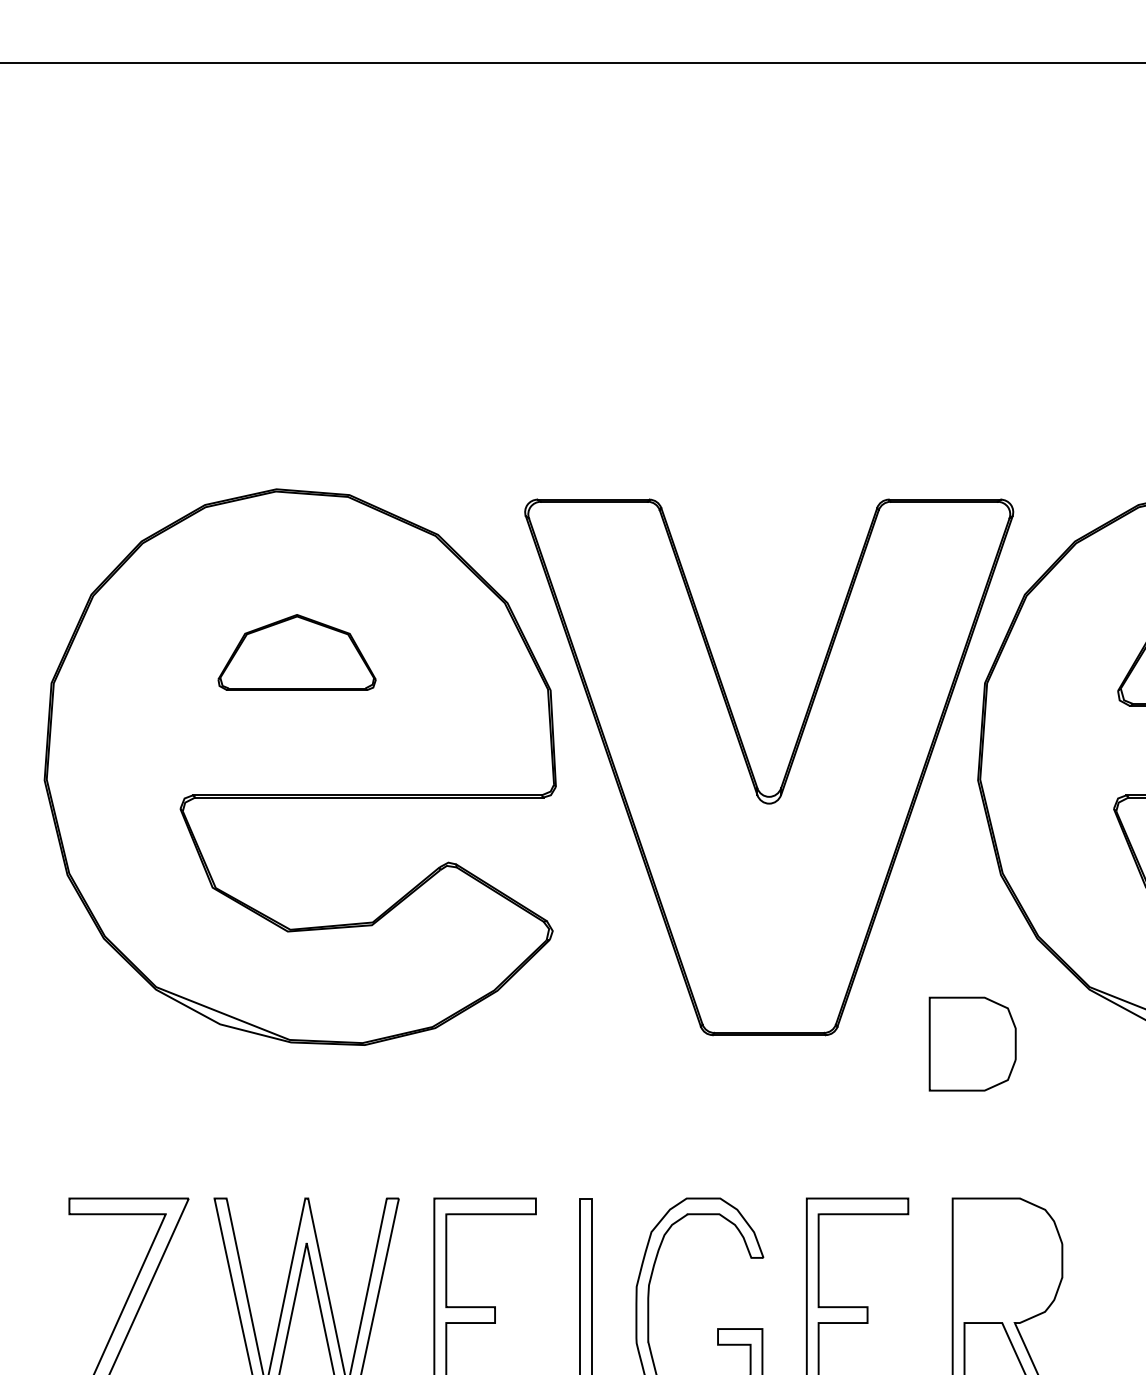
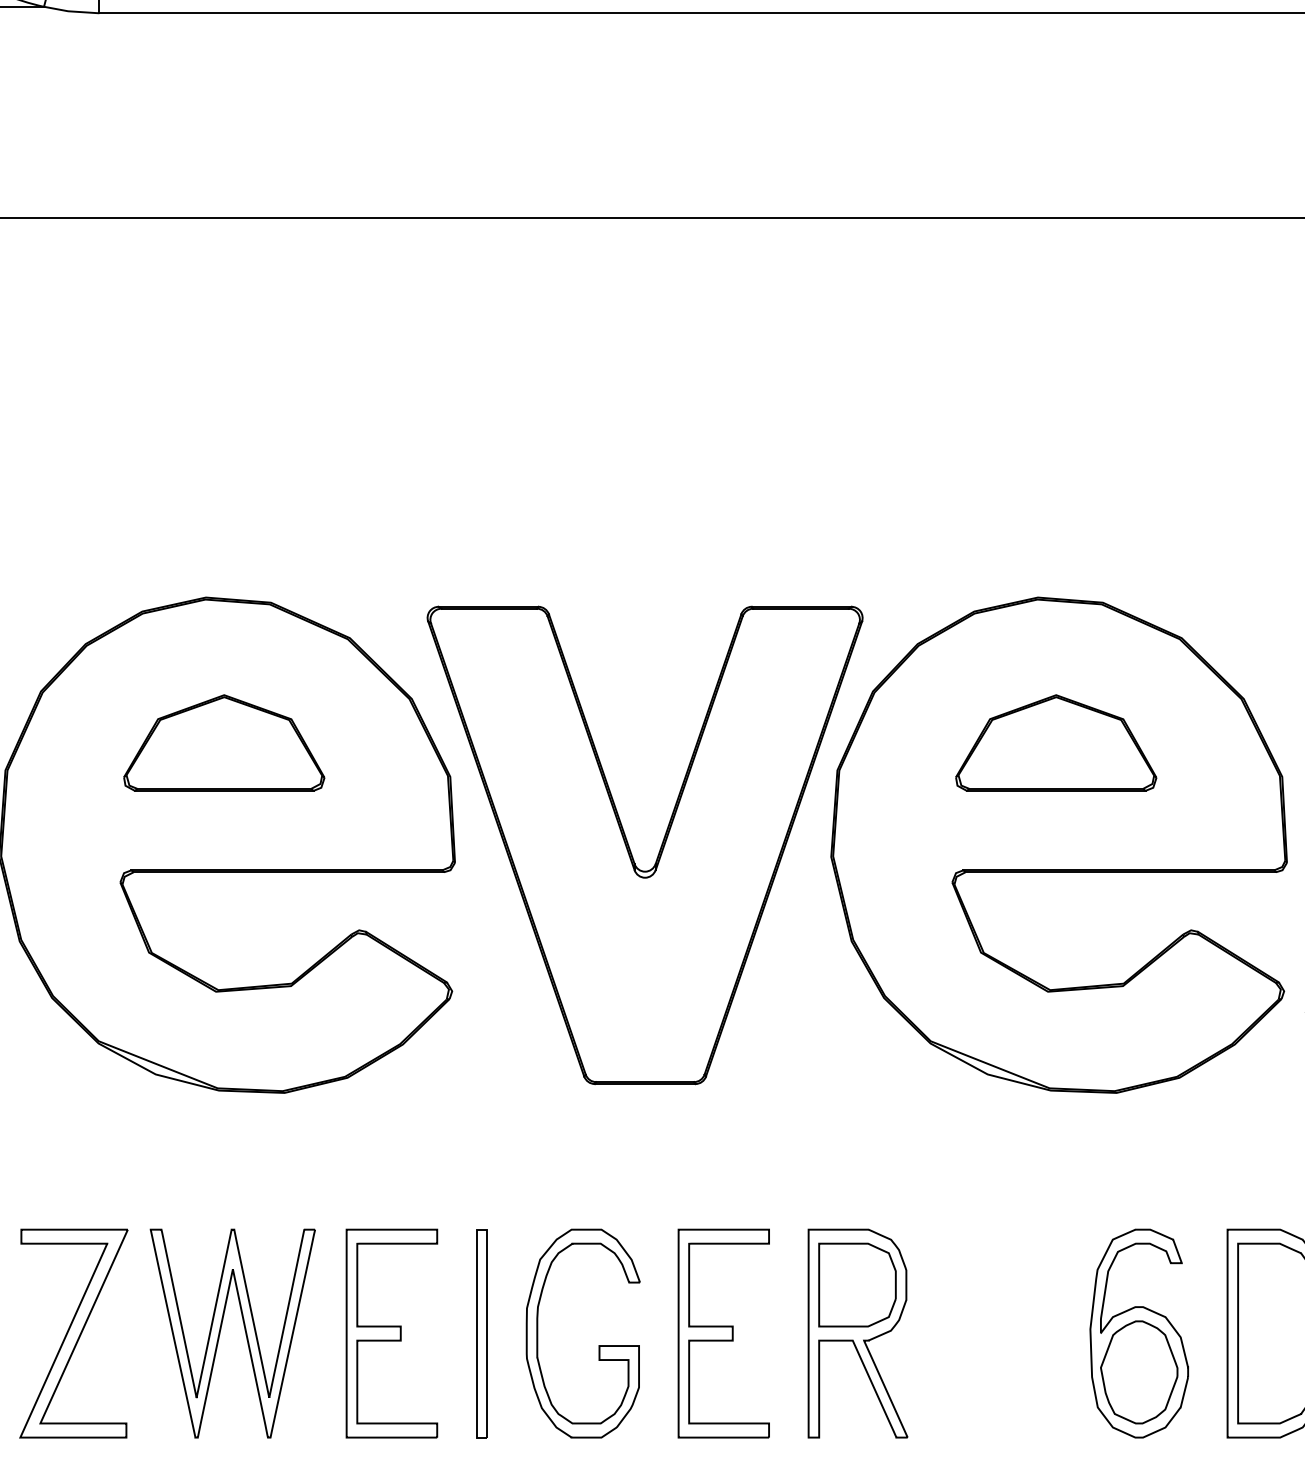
part: (297, 651) -> (224, 742), size x1.43
part: (972, 1043) -> (857, 1284), moved

